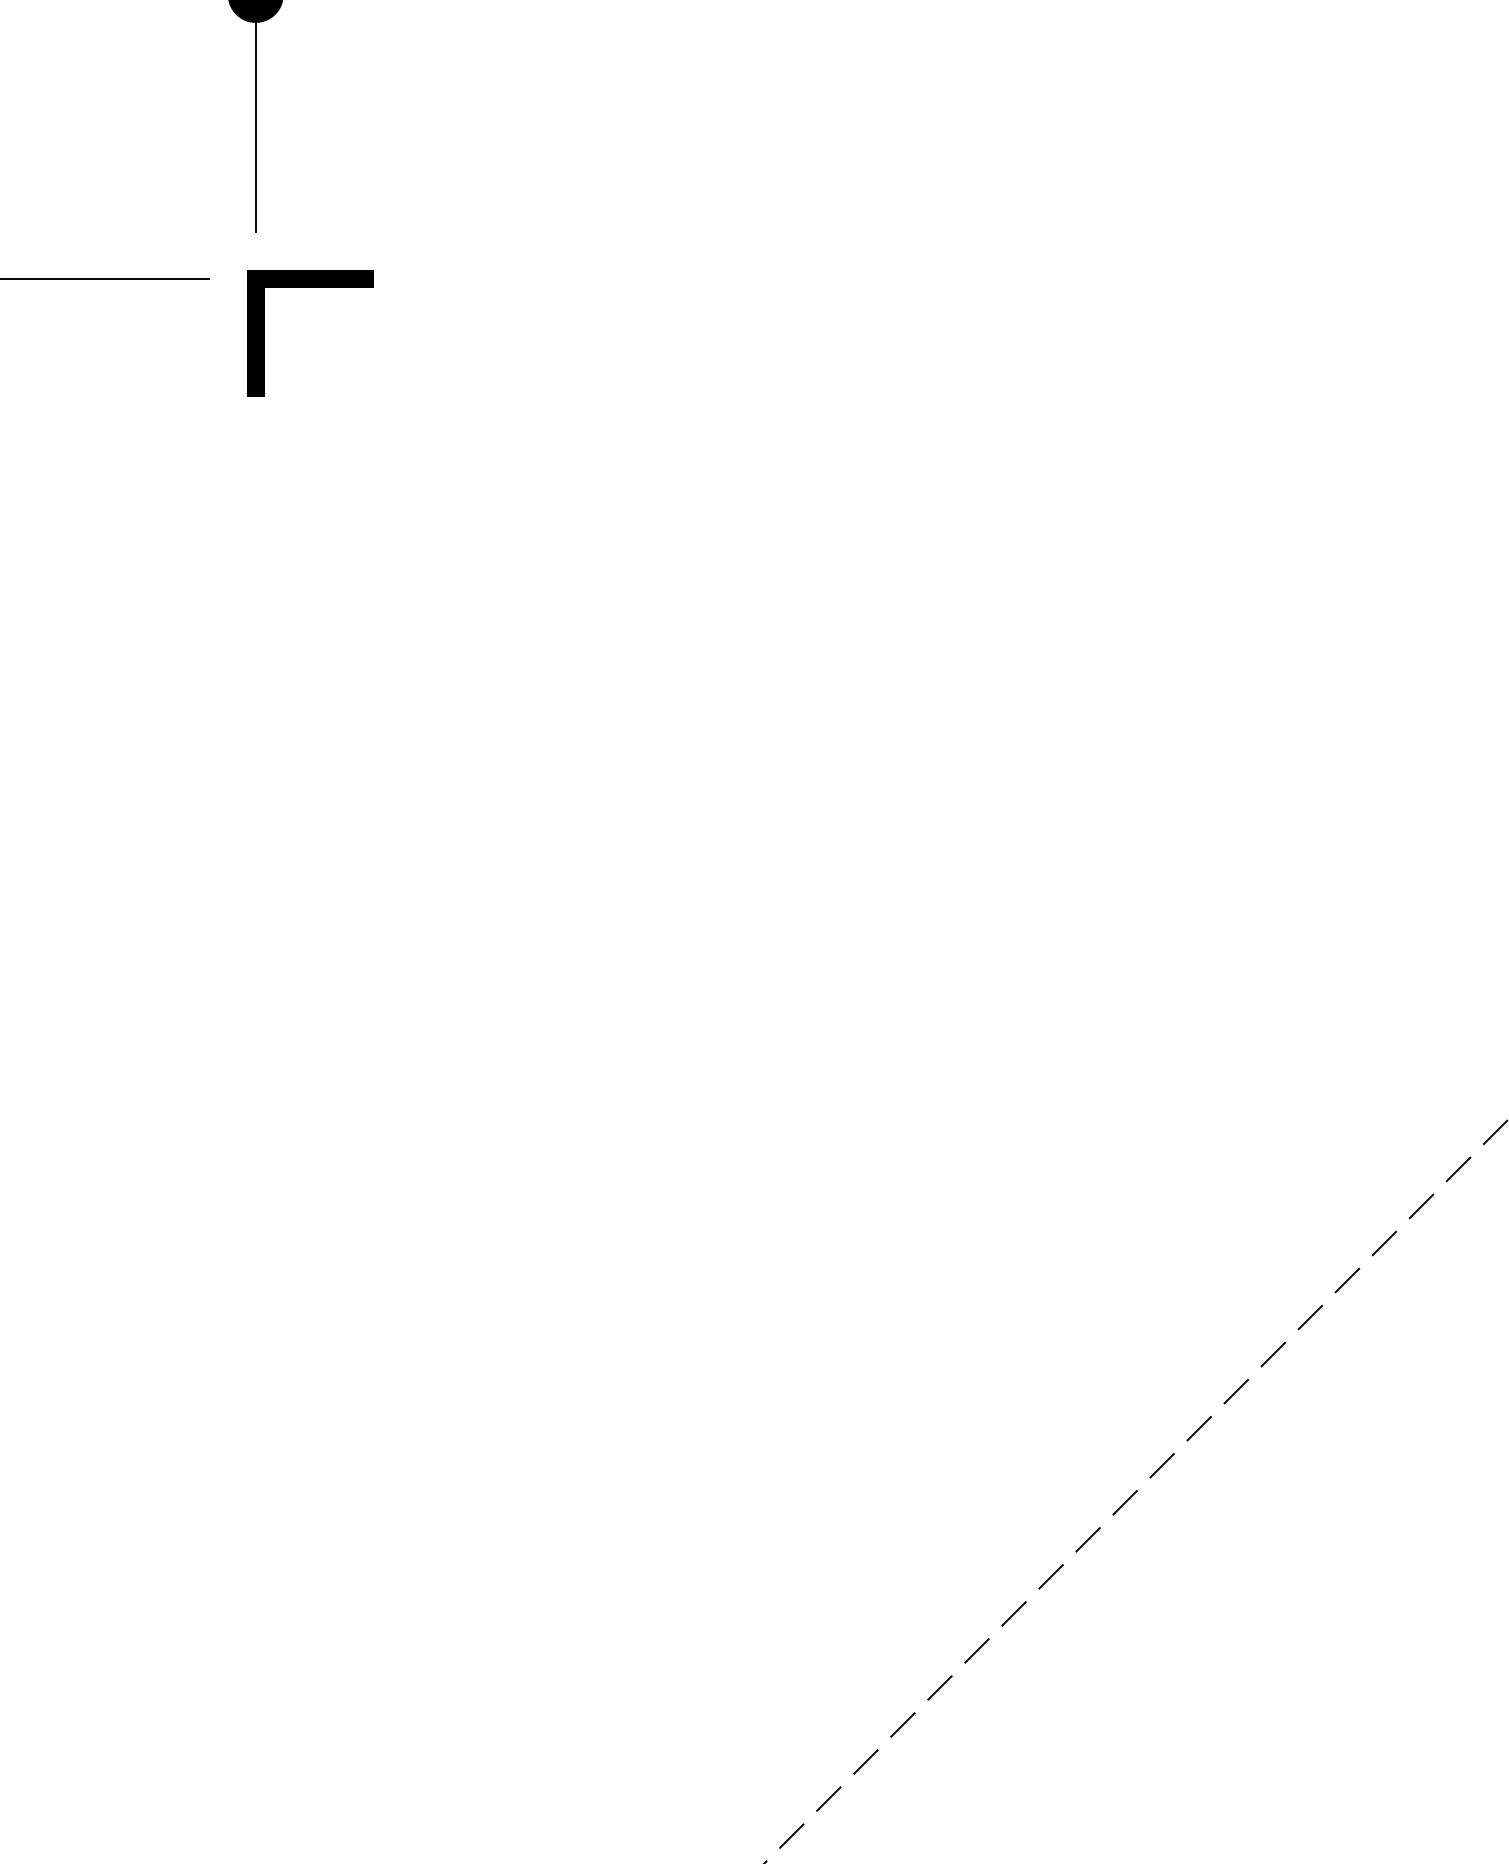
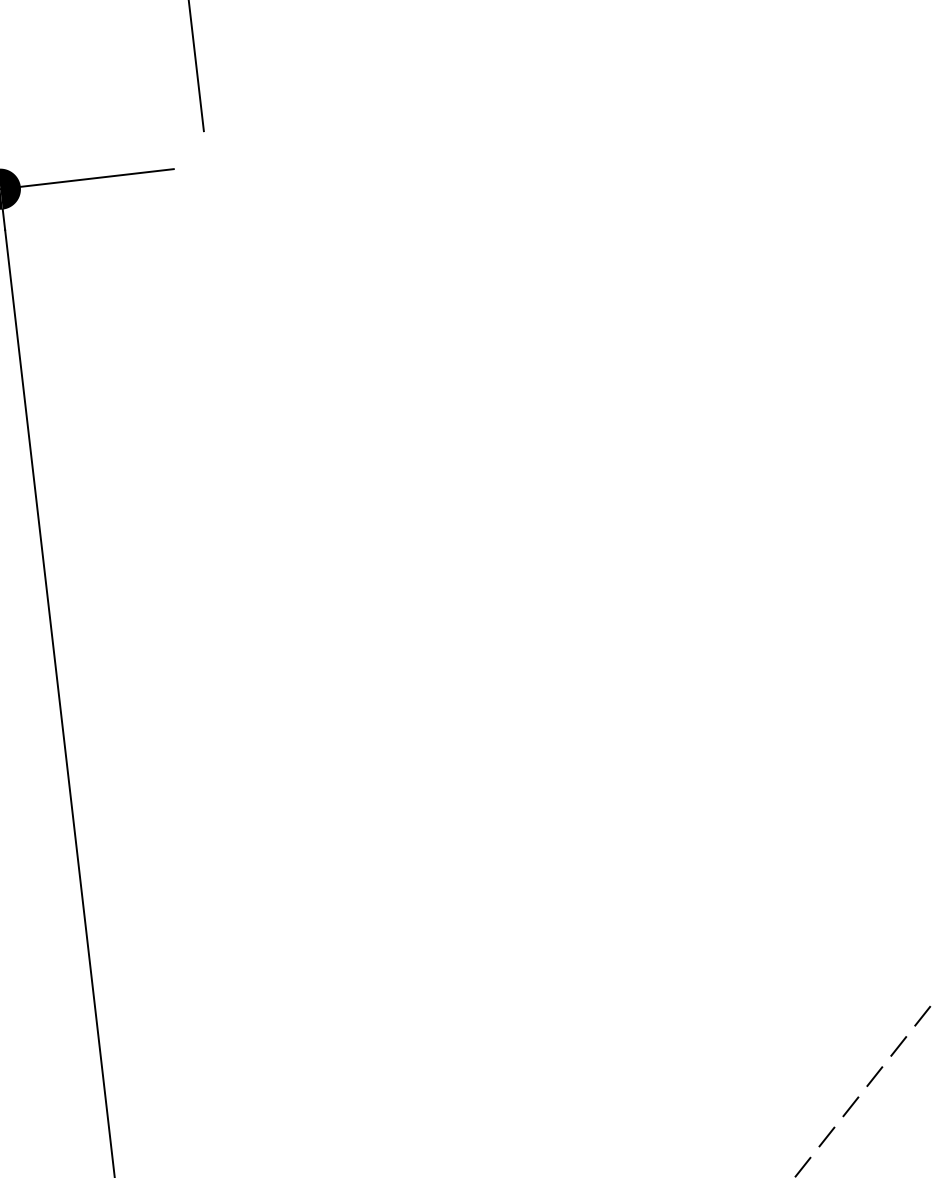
part: (310, 287) -> (248, 166), removed

